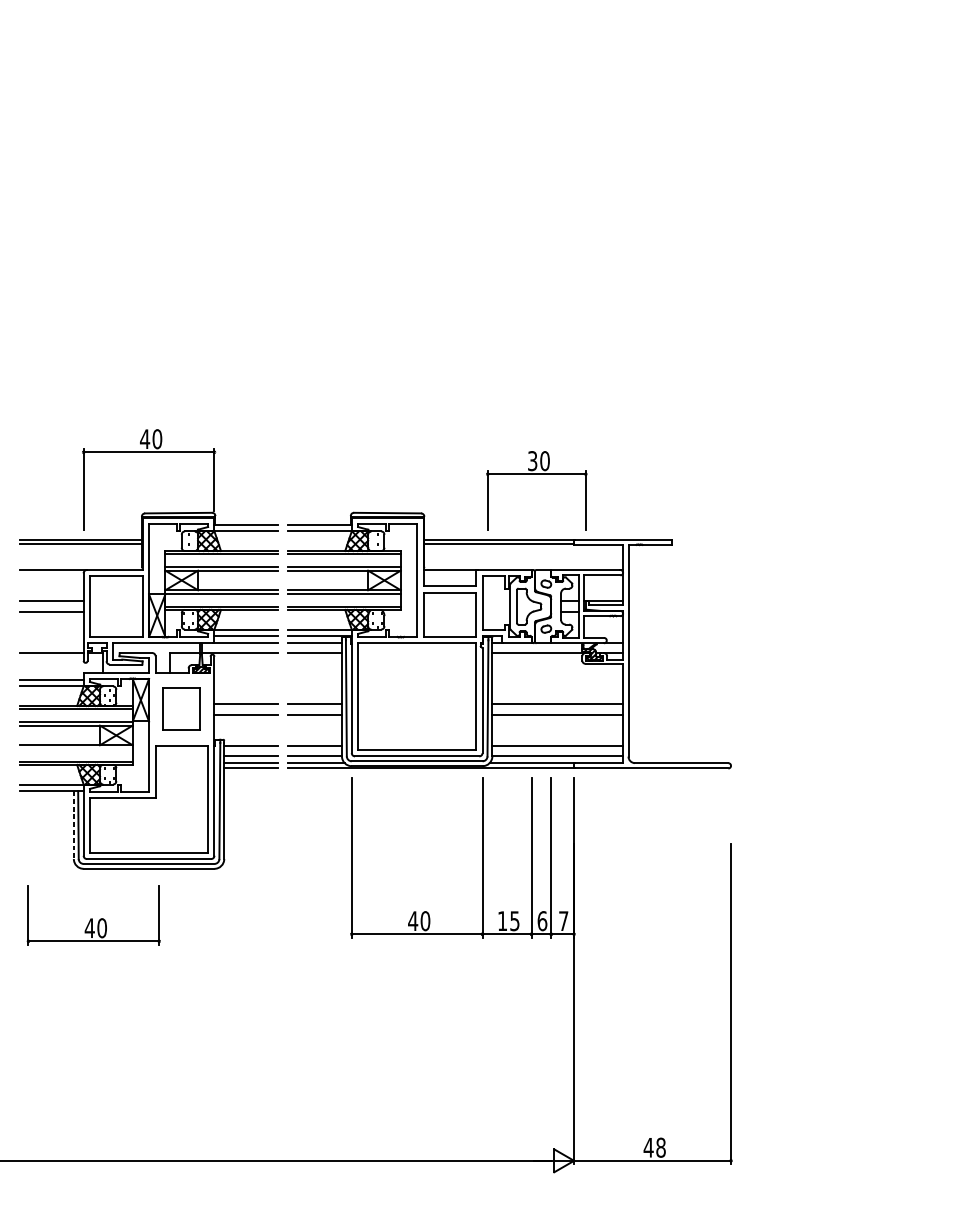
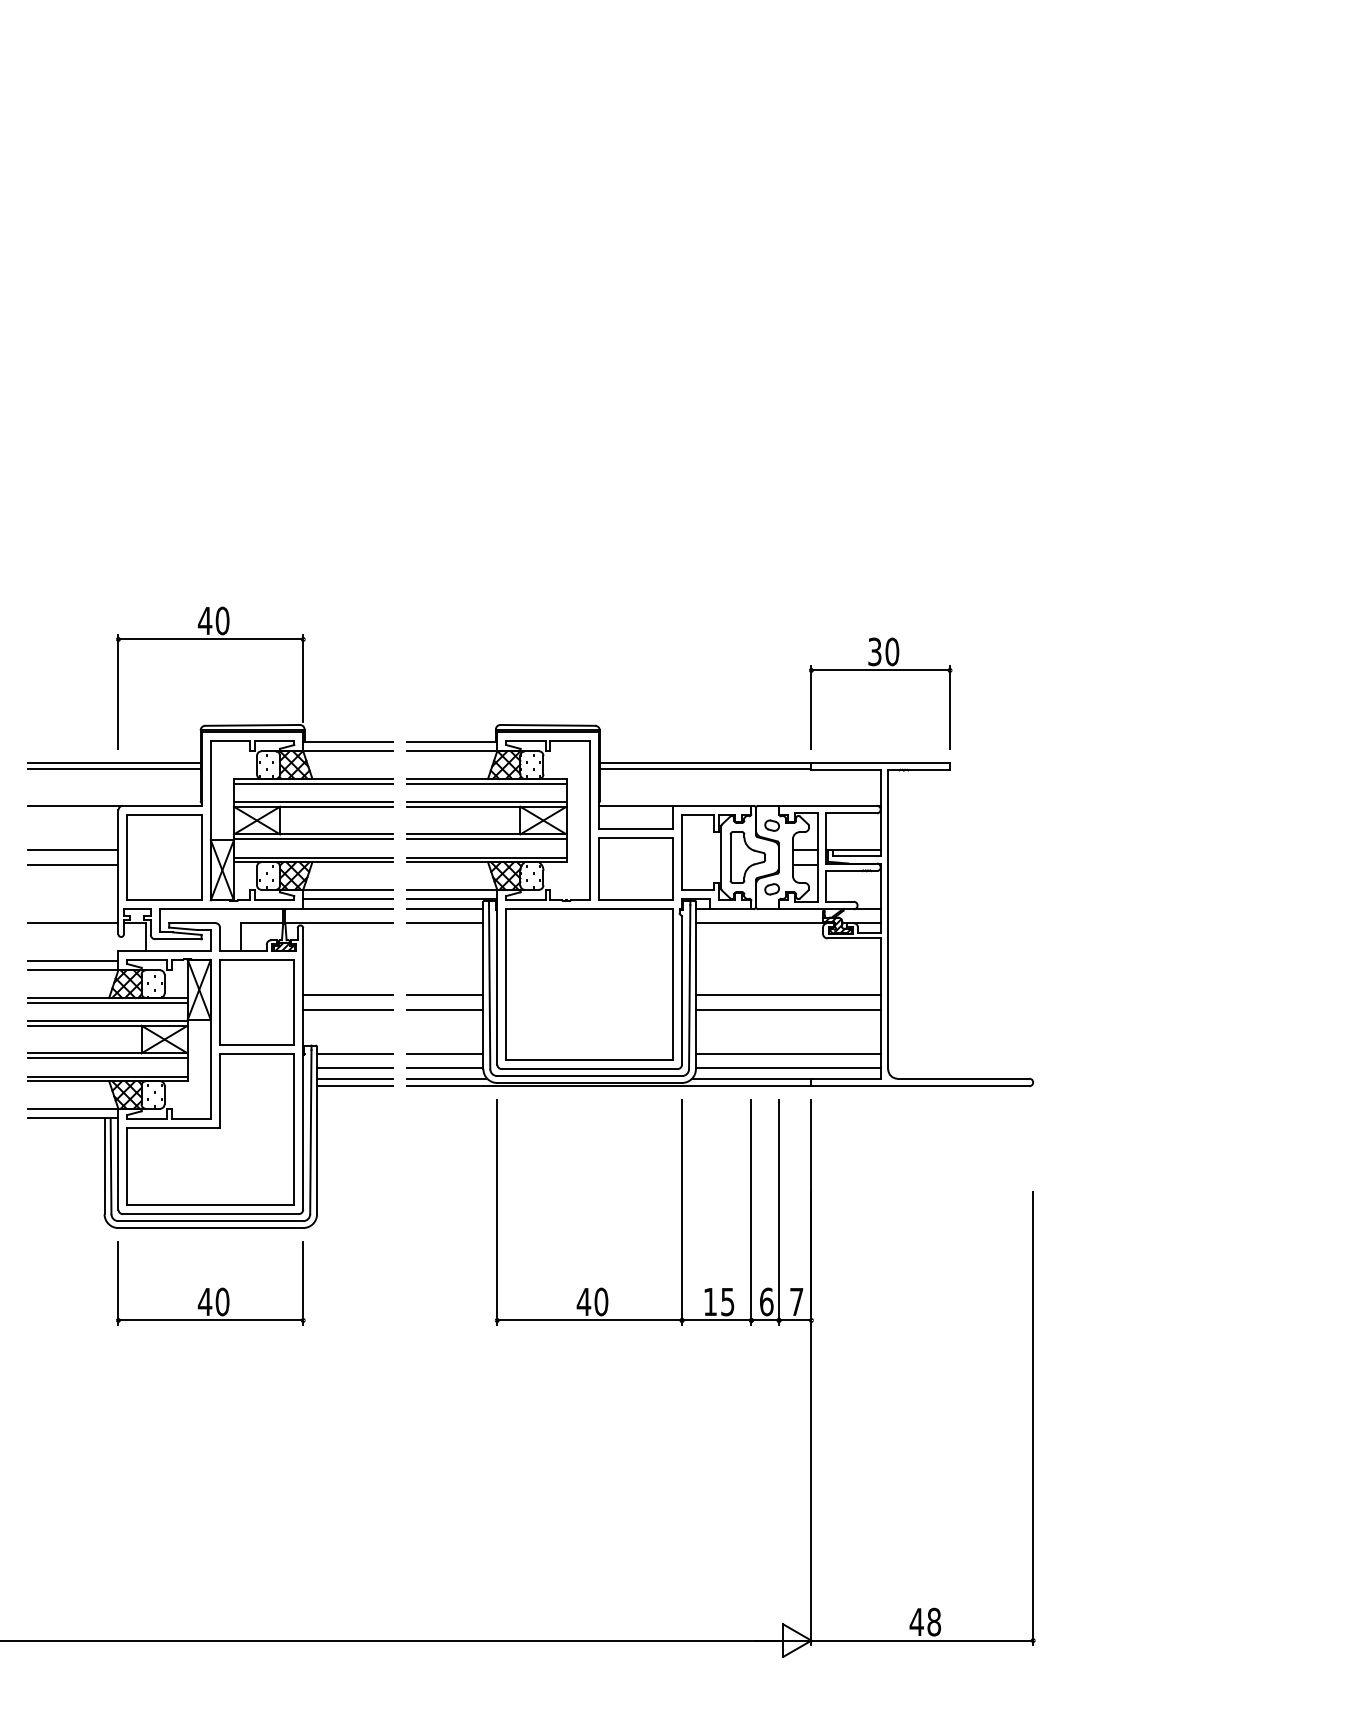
part: (536, 474) -> (880, 670), moved
part: (181, 709) -> (256, 1002), size x1.43
line: (75, 748) -> (107, 1058), added
line: (73, 825) -> (104, 1166), dashed -> solid
part: (93, 915) -> (210, 1283), moved

